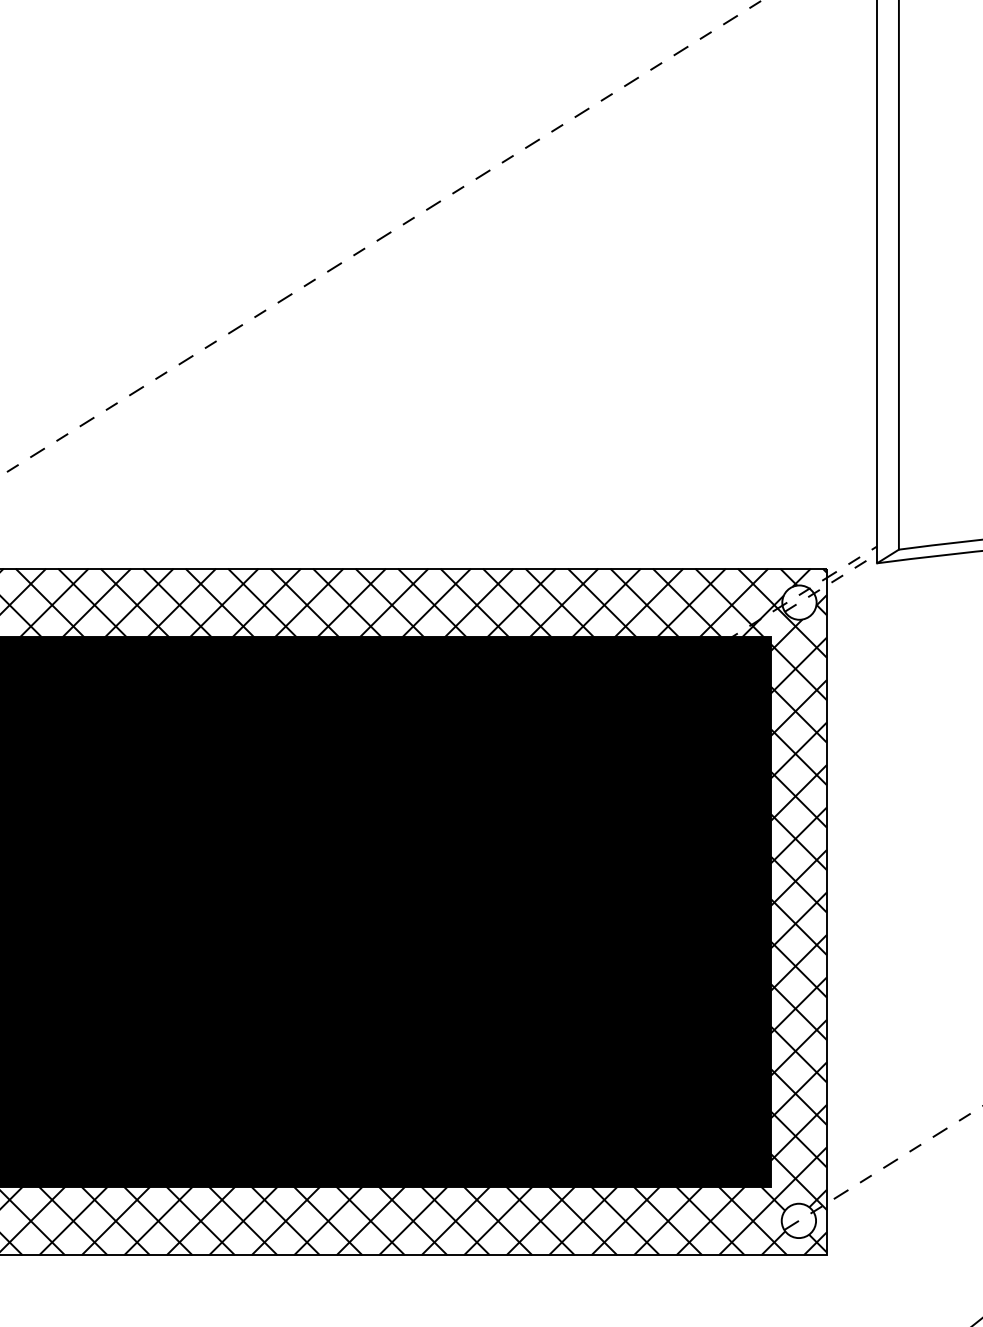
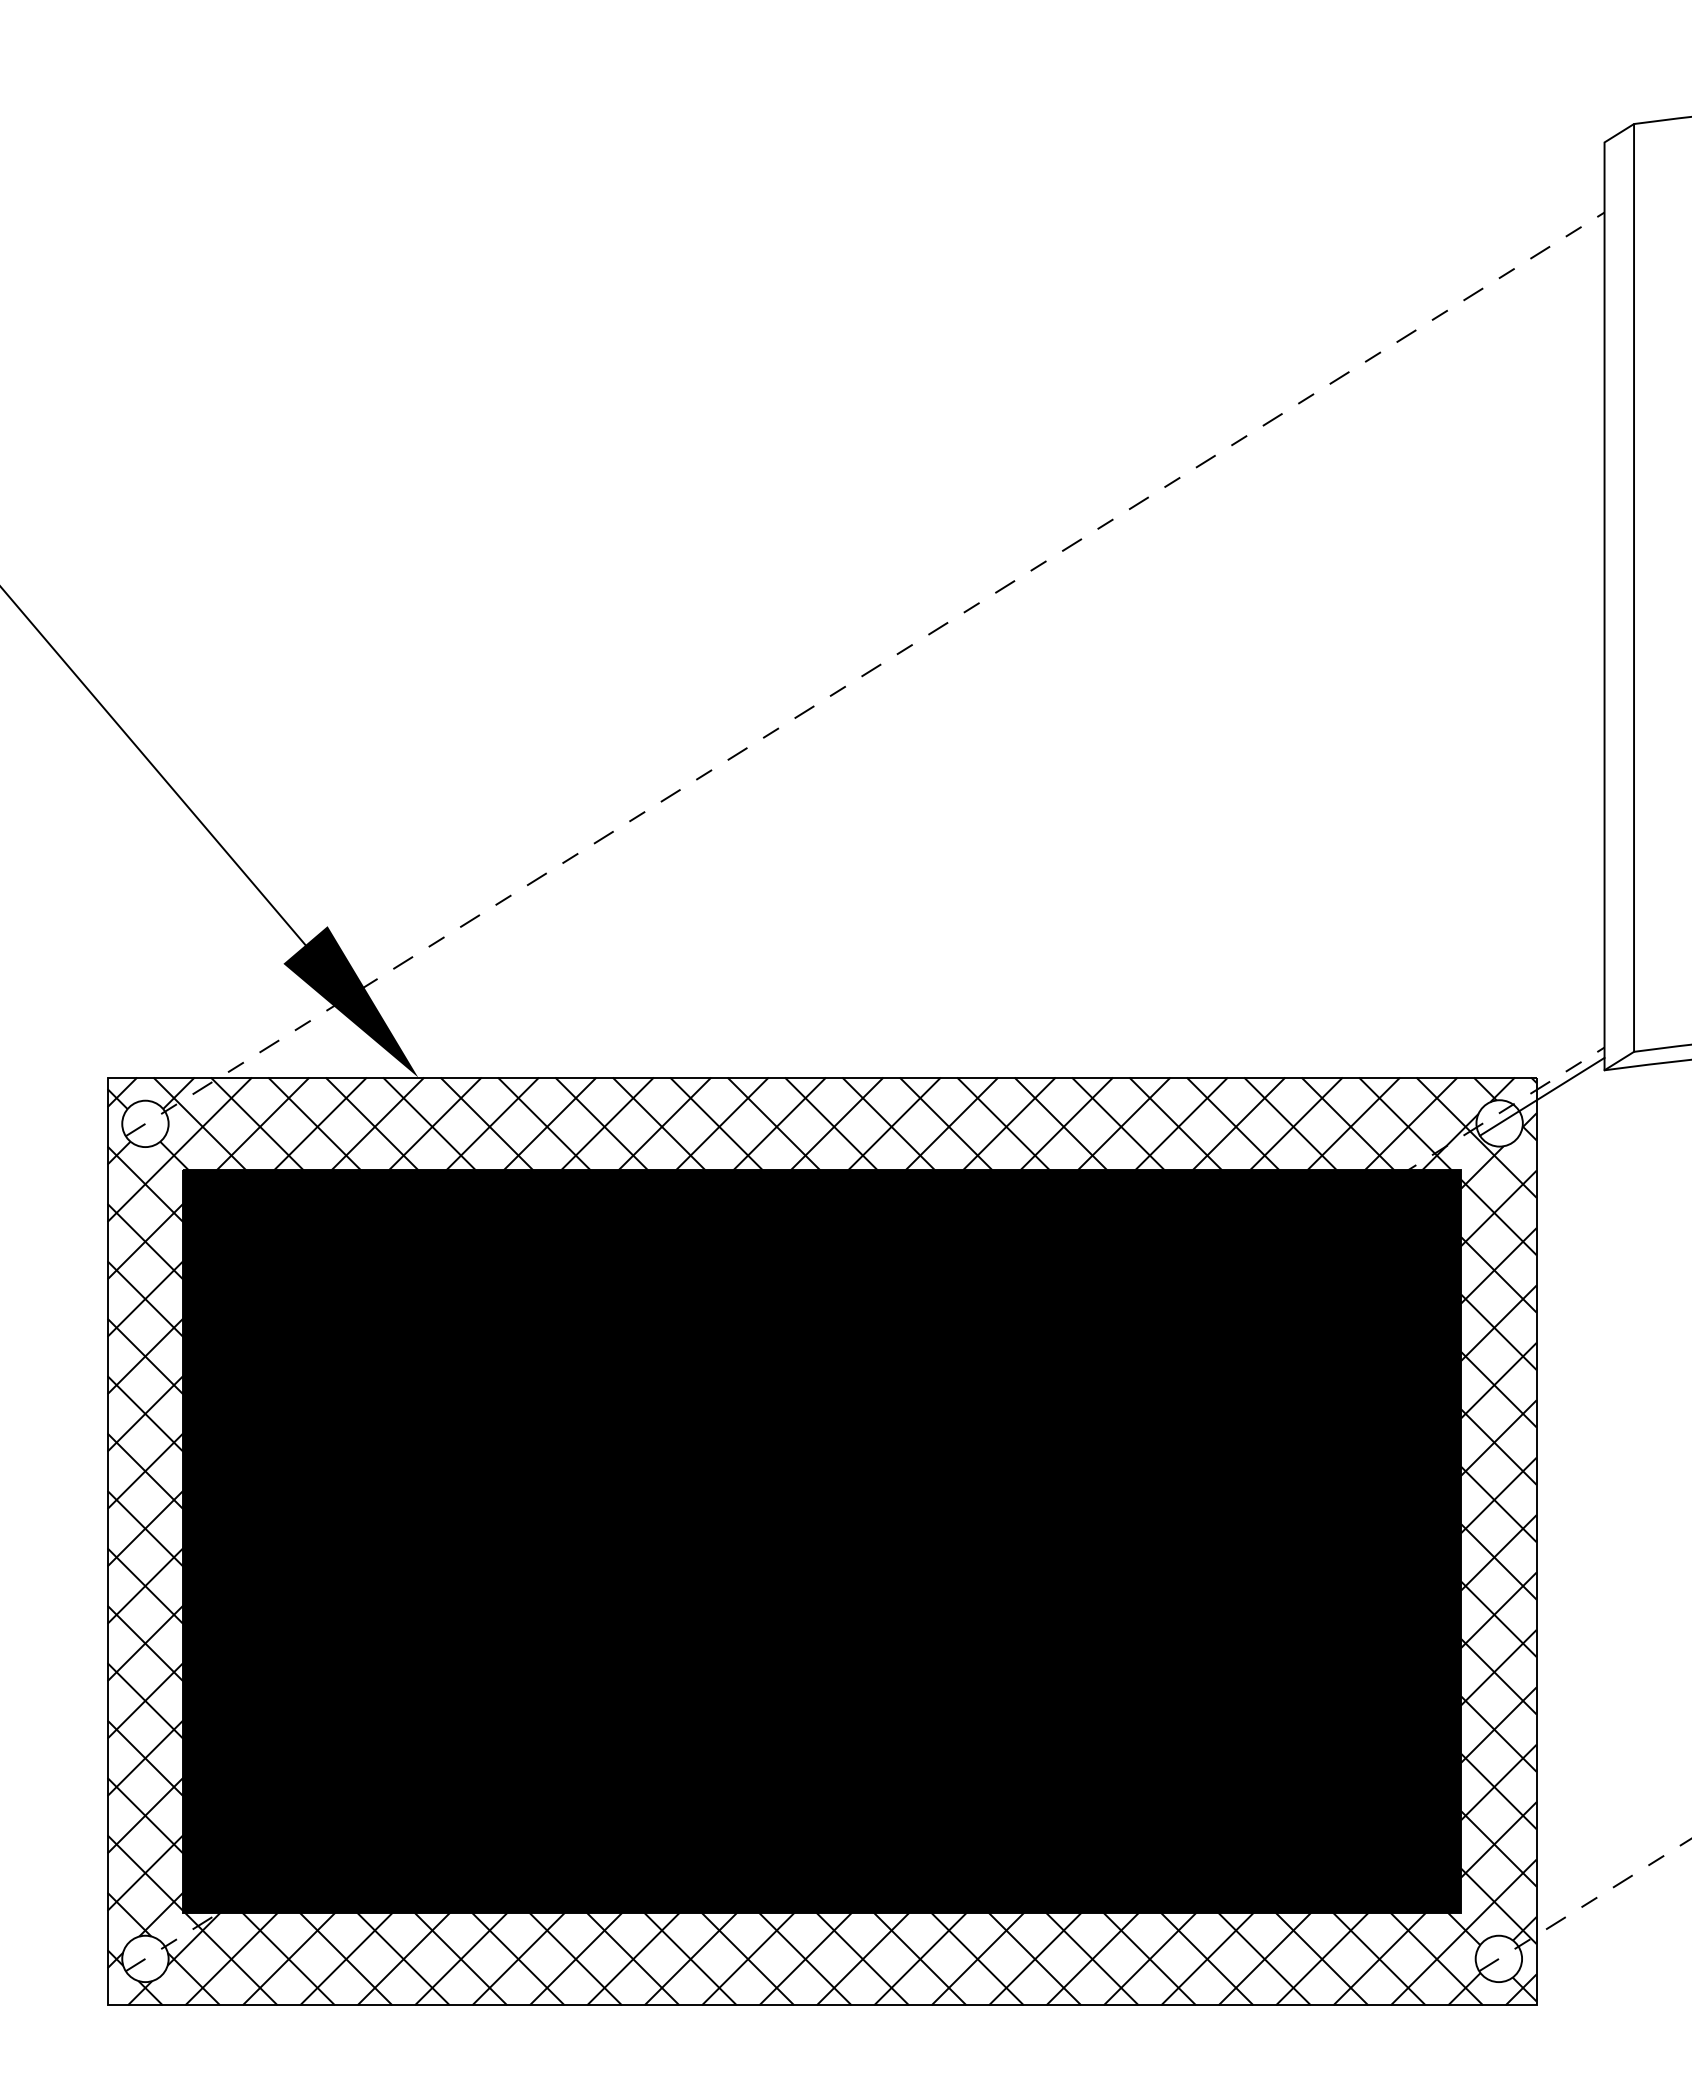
line: (831, 582) -> (1542, 1096), dashed -> solid

